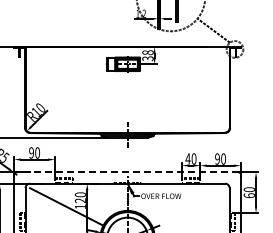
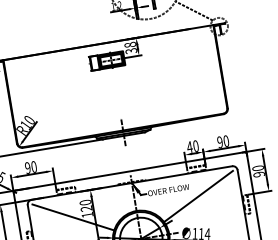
line: (127, 172) -> (129, 171), dashed -> solid
text: (248, 195) -> (258, 174), 60 -> 90
line: (188, 206) -> (198, 196), added

